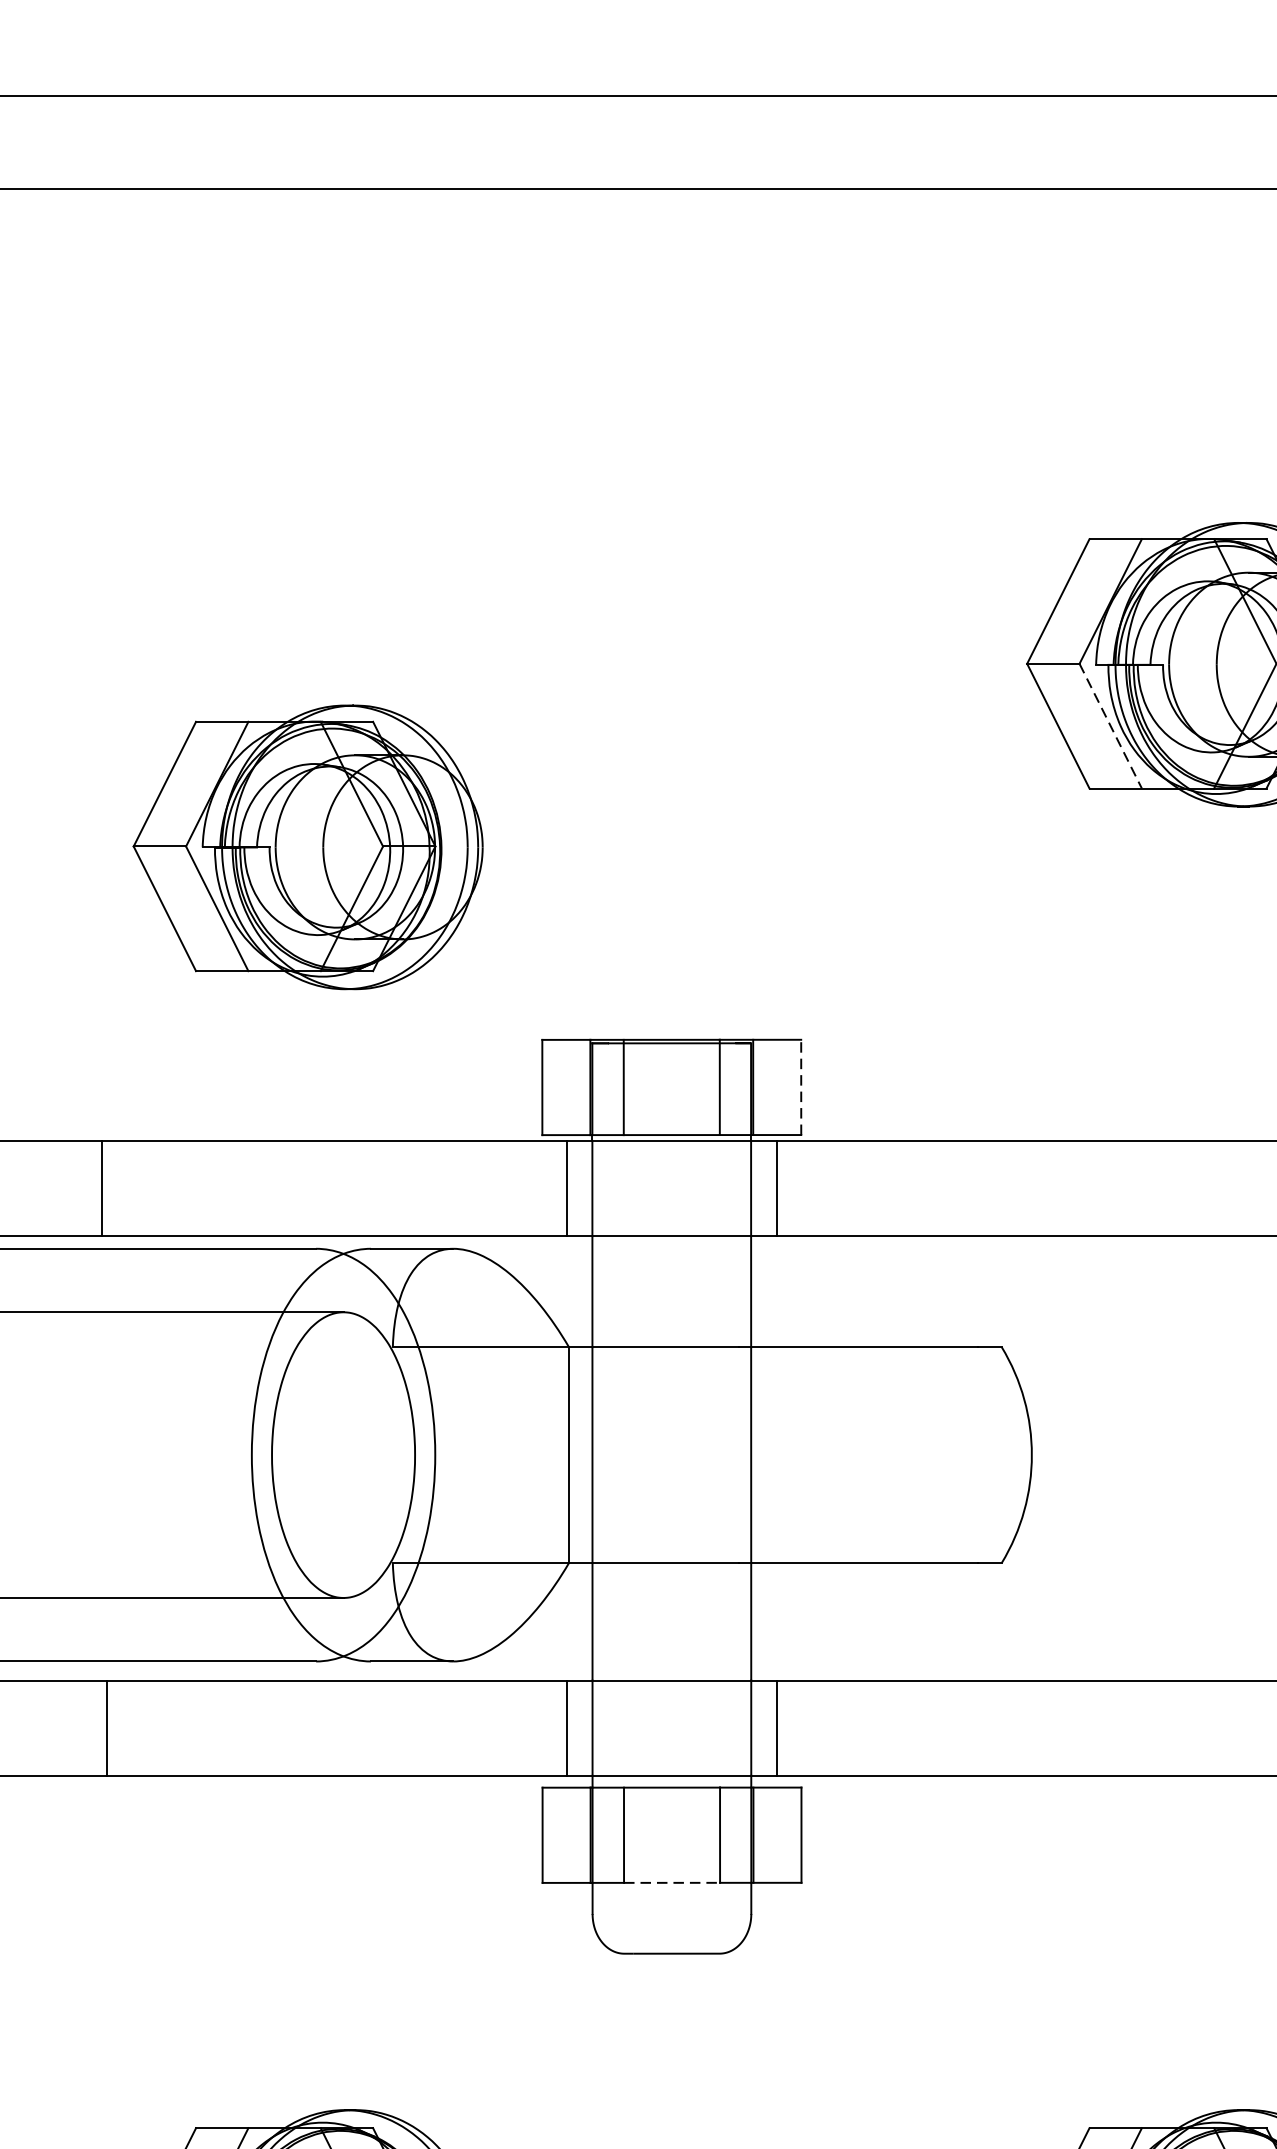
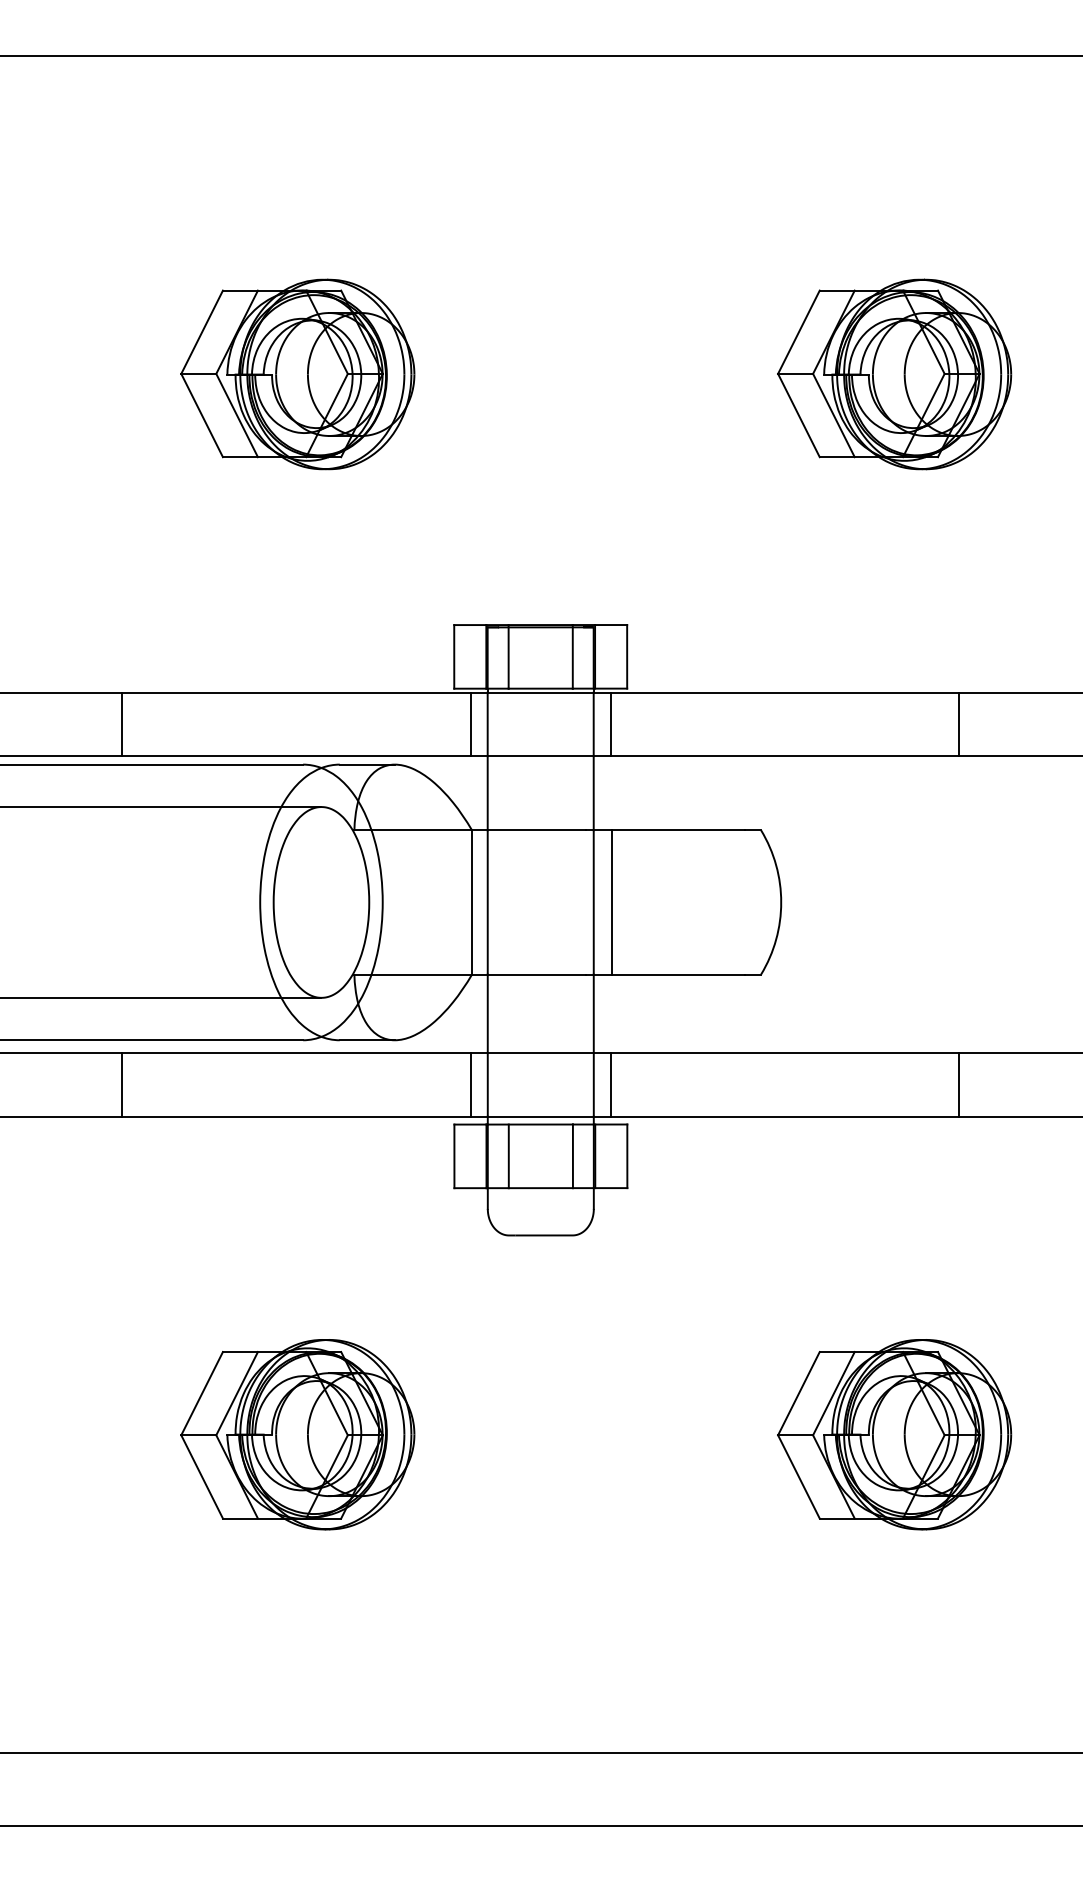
line: (1110, 726) -> (833, 415), dashed -> solid
part: (307, 847) -> (297, 374), moved
line: (801, 1086) -> (627, 656), dashed -> solid
line: (102, 1188) -> (122, 724), moved
line: (777, 1455) -> (611, 902), added
line: (107, 1727) -> (122, 1084), moved
line: (672, 1883) -> (541, 1188), dashed -> solid

